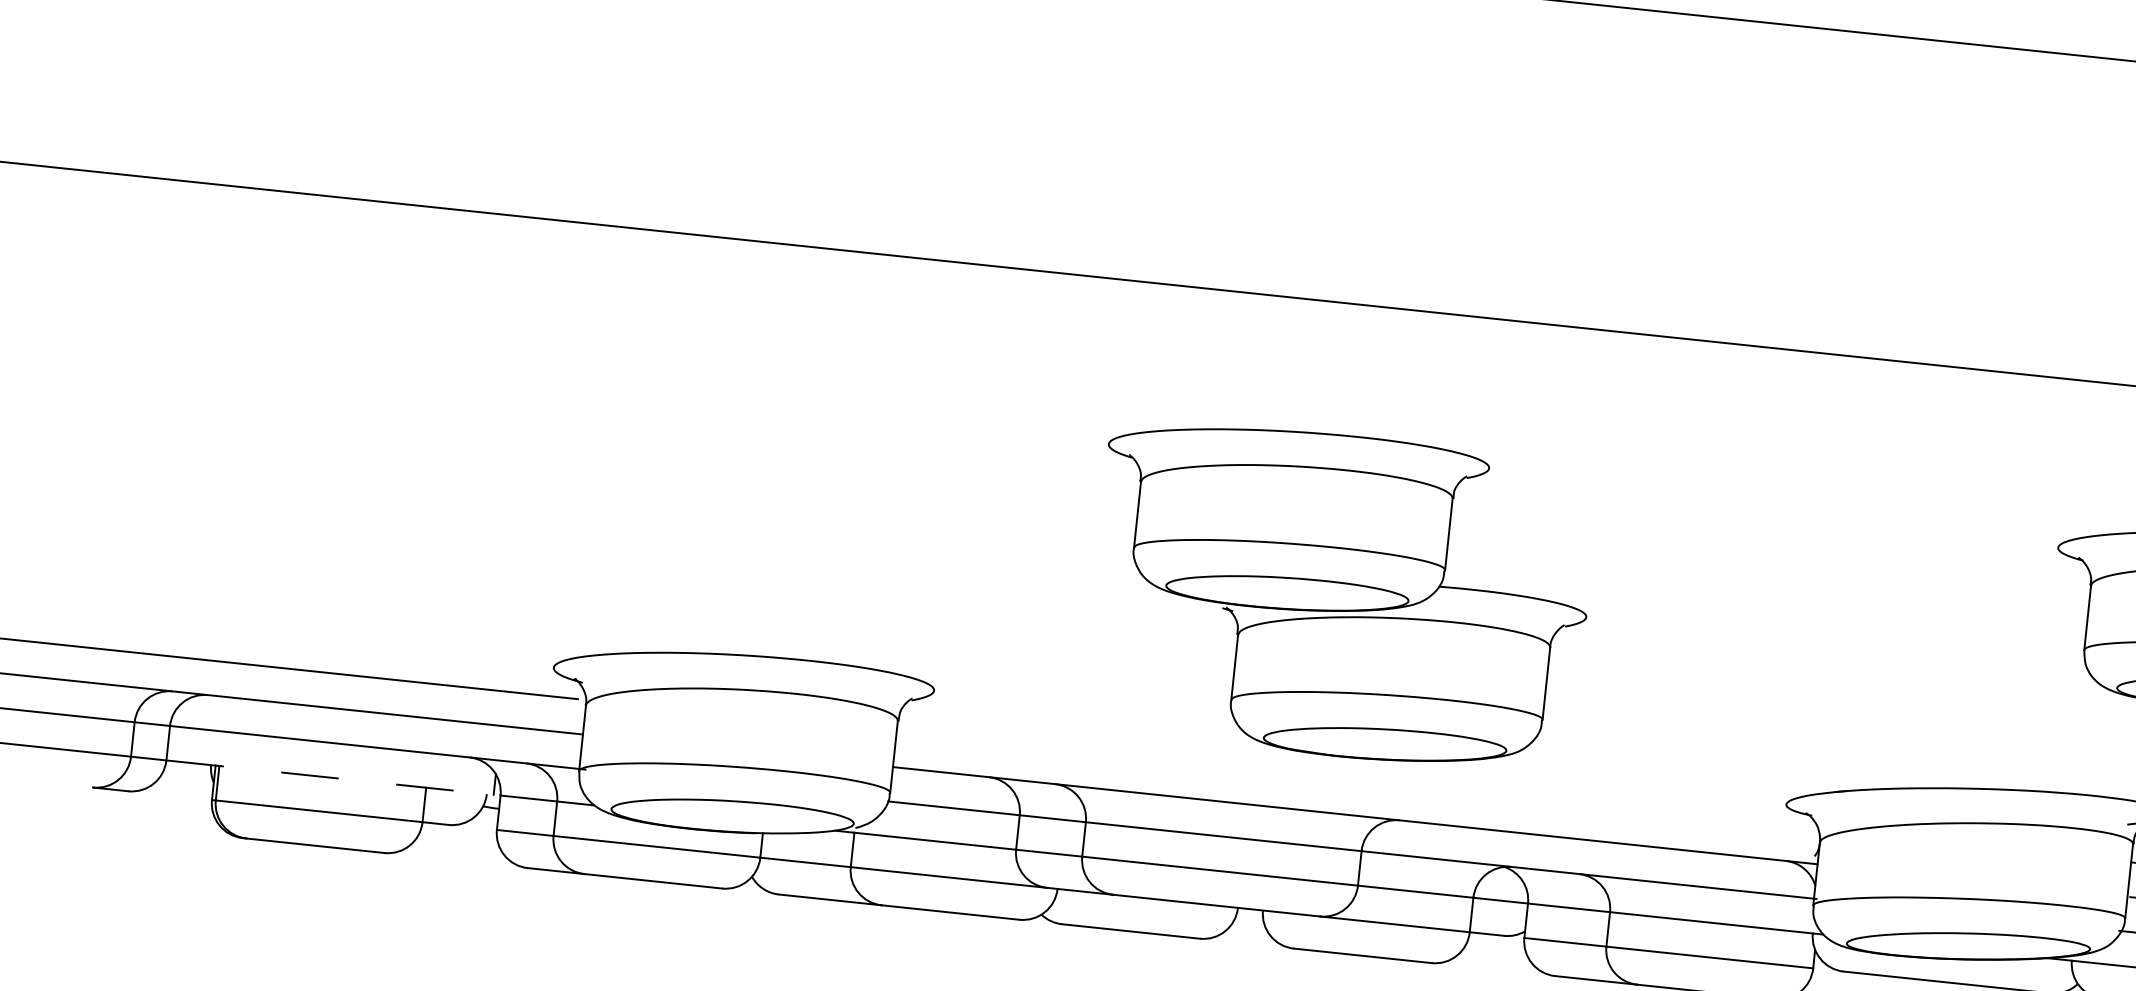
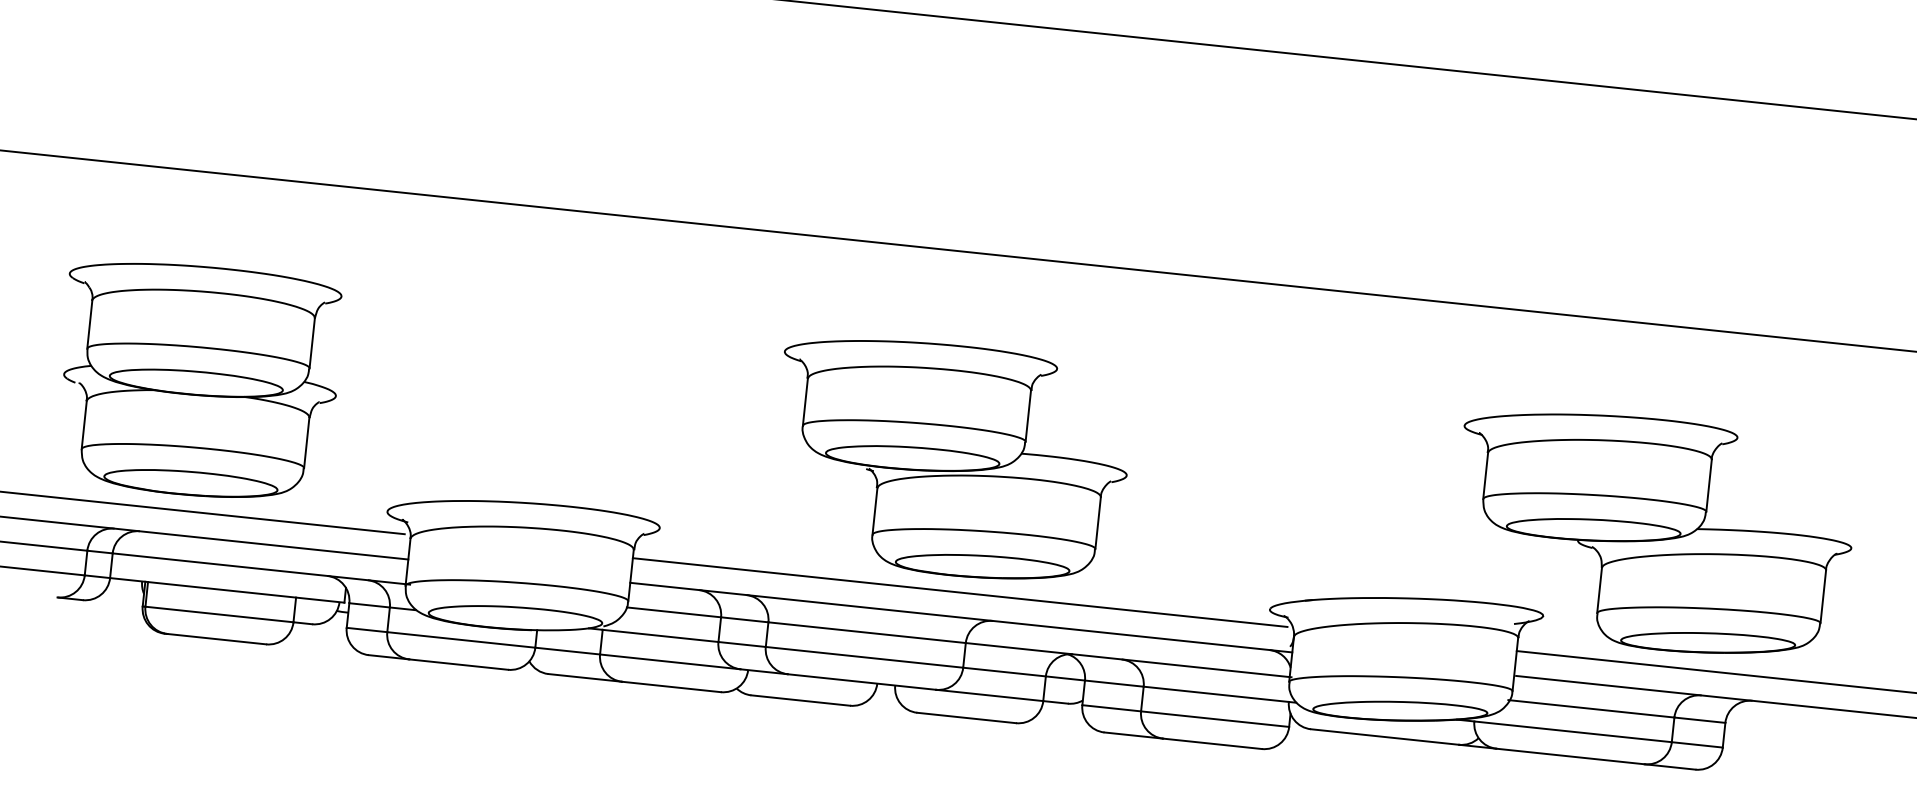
part: (295, 484) -> (202, 380), added
line: (330, 777) -> (227, 590), dashed -> solid
line: (1352, 780) -> (959, 592), added

